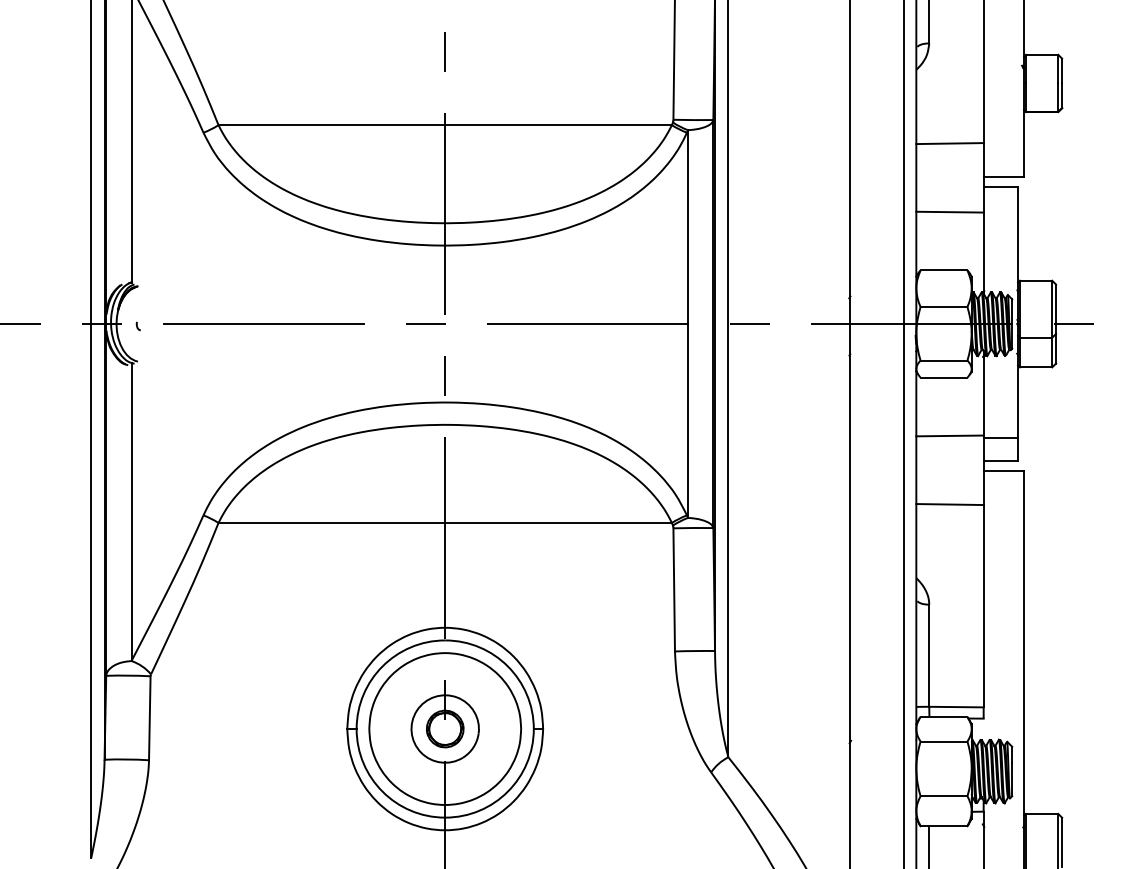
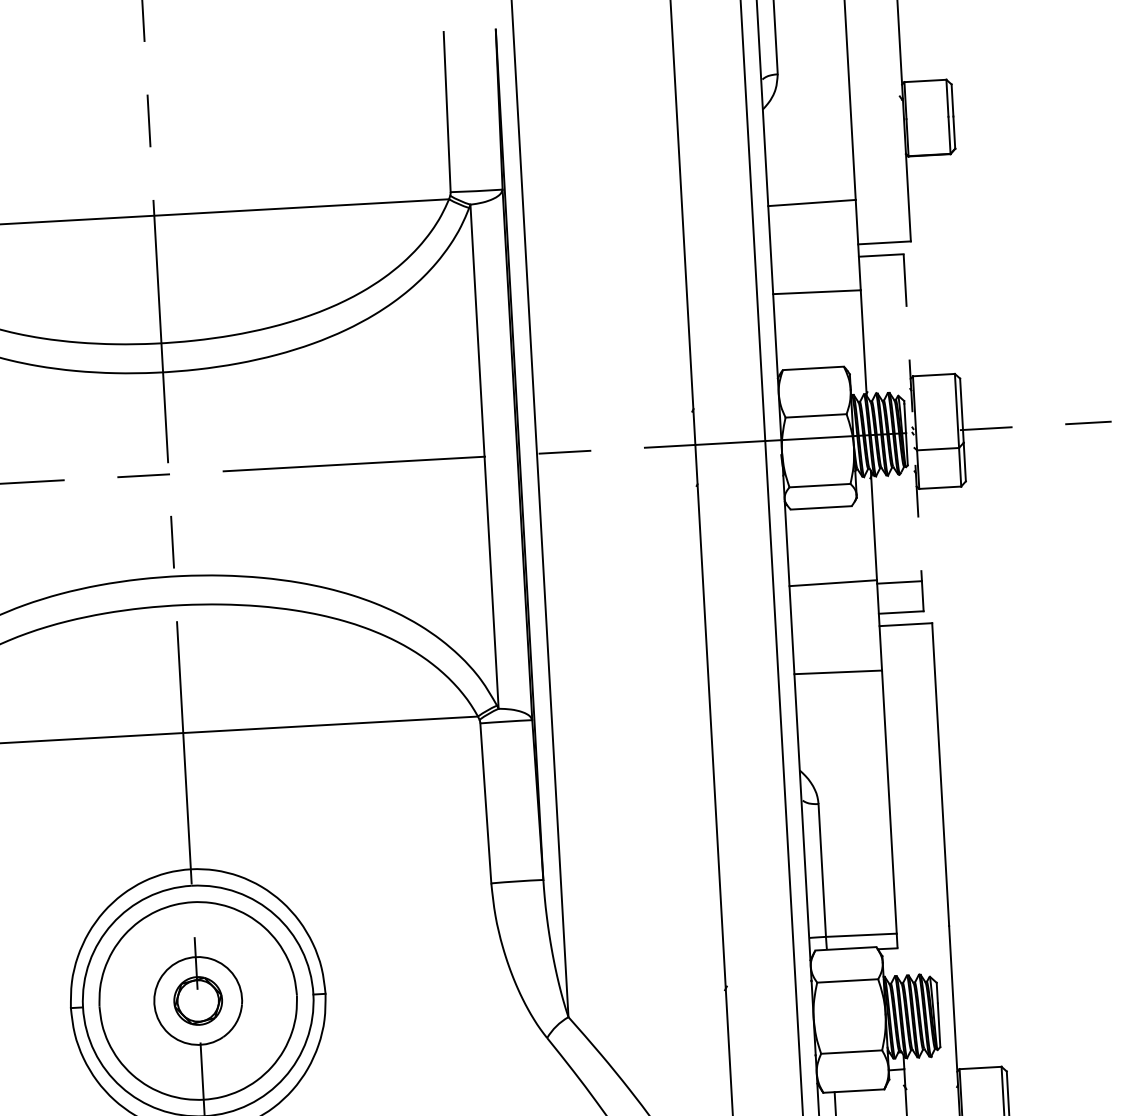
line: (1018, 312) -> (913, 417), solid -> dashed

